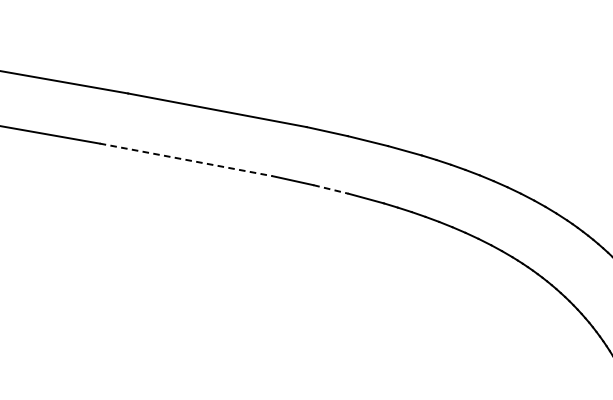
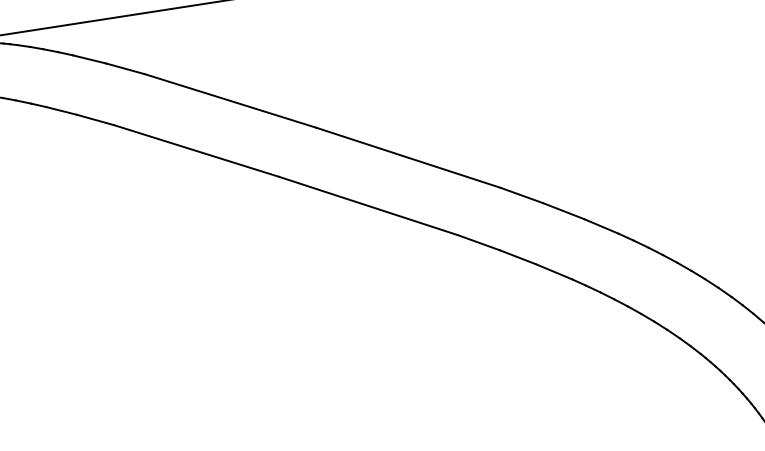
line: (186, 159) -> (368, 205), dashed -> solid
line: (331, 189) -> (518, 257), dashed -> solid

